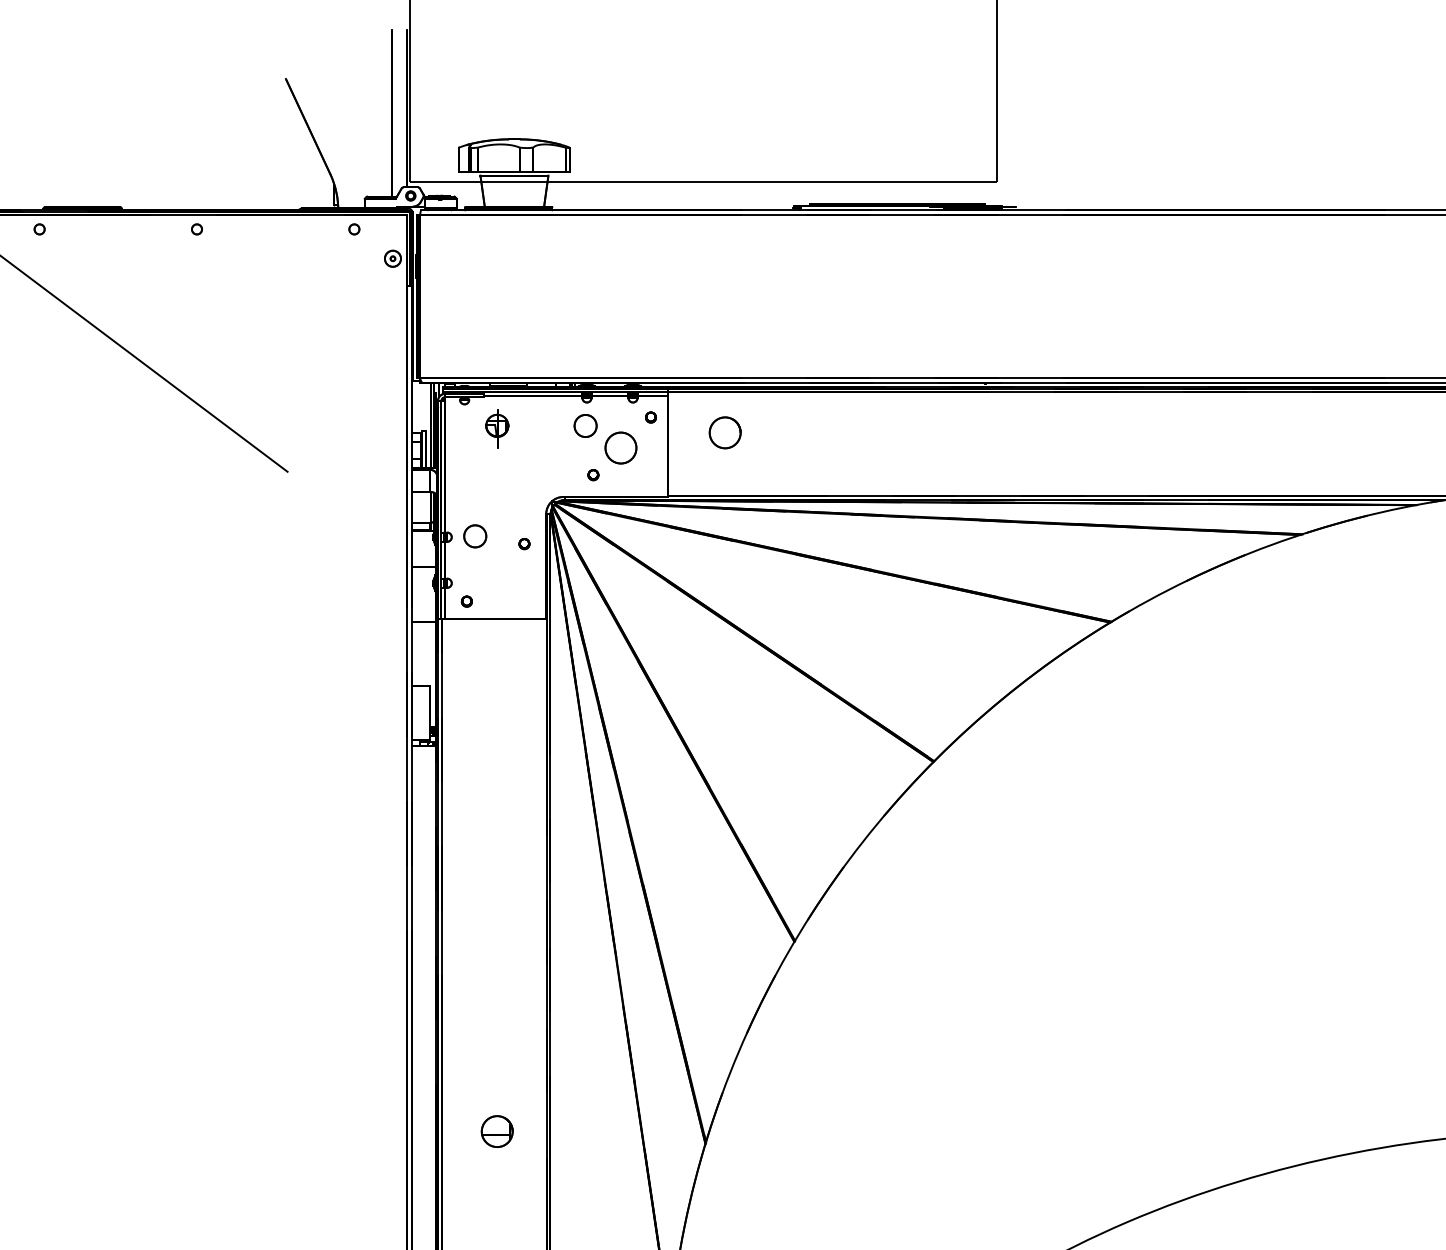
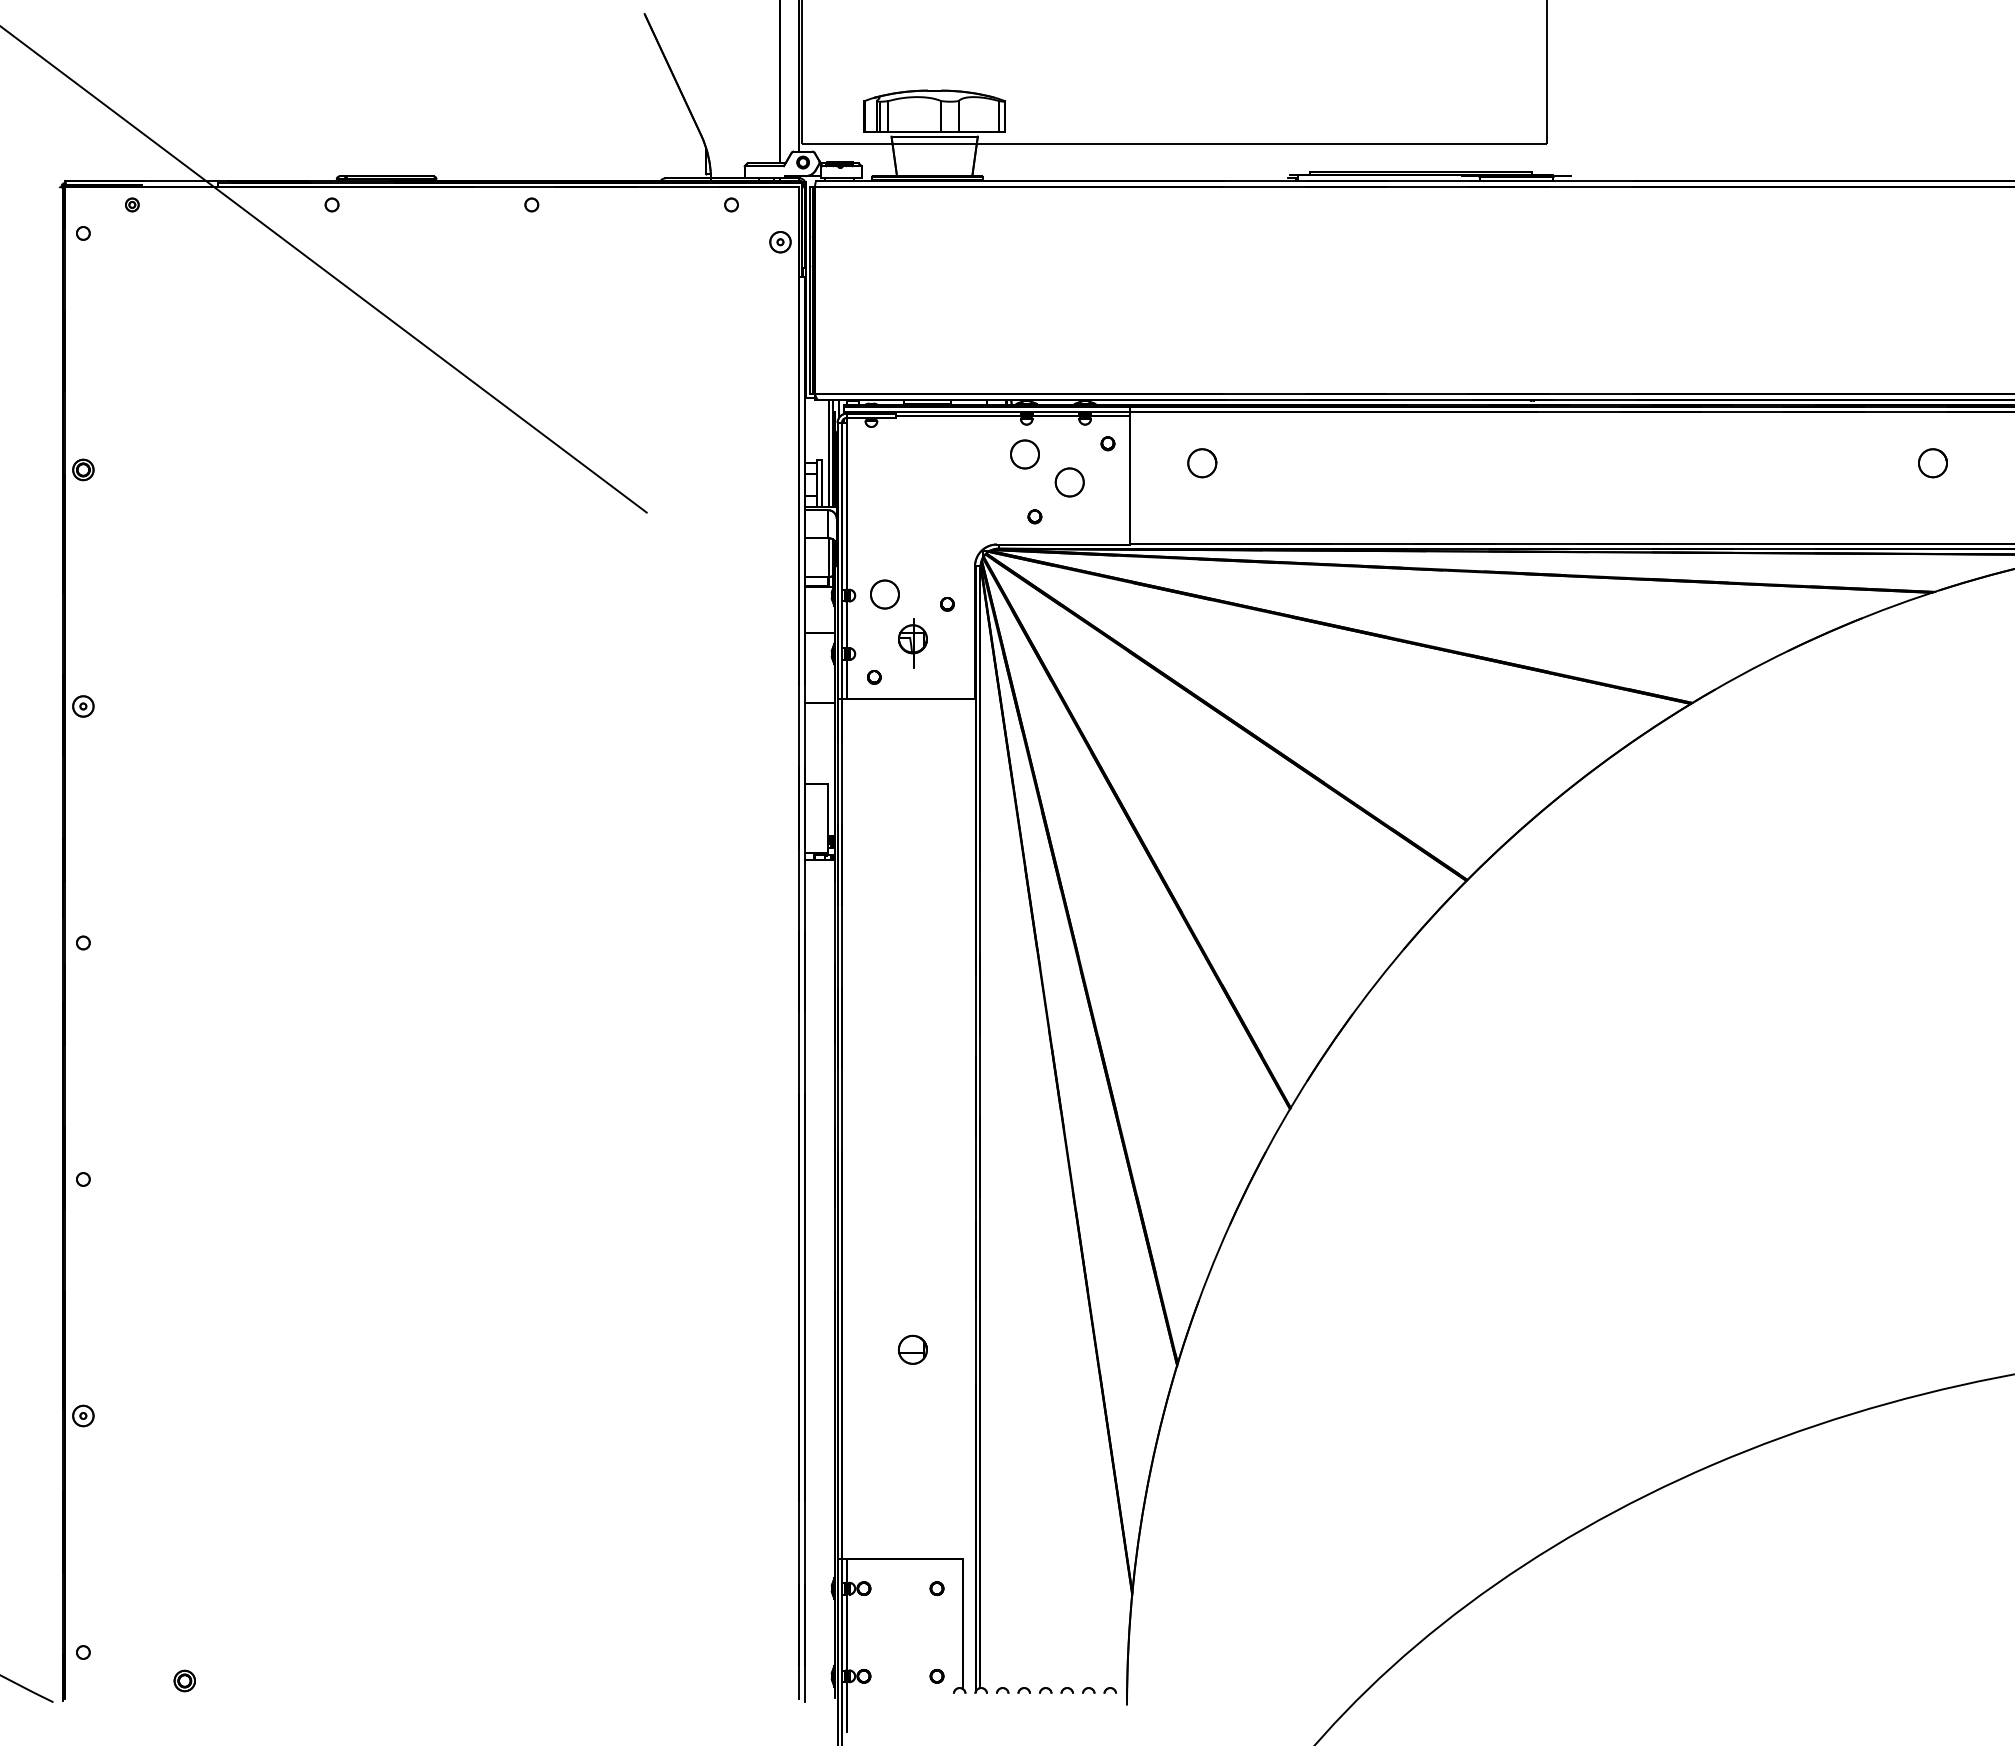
part: (496, 429) -> (912, 643), moved
circle: (725, 433) -> (1202, 463), size x0.71
circle: (1300, 433) -> (1932, 463), added
circle: (620, 448) -> (1069, 482), size x0.71
part: (496, 1131) -> (912, 1349), size x0.71

